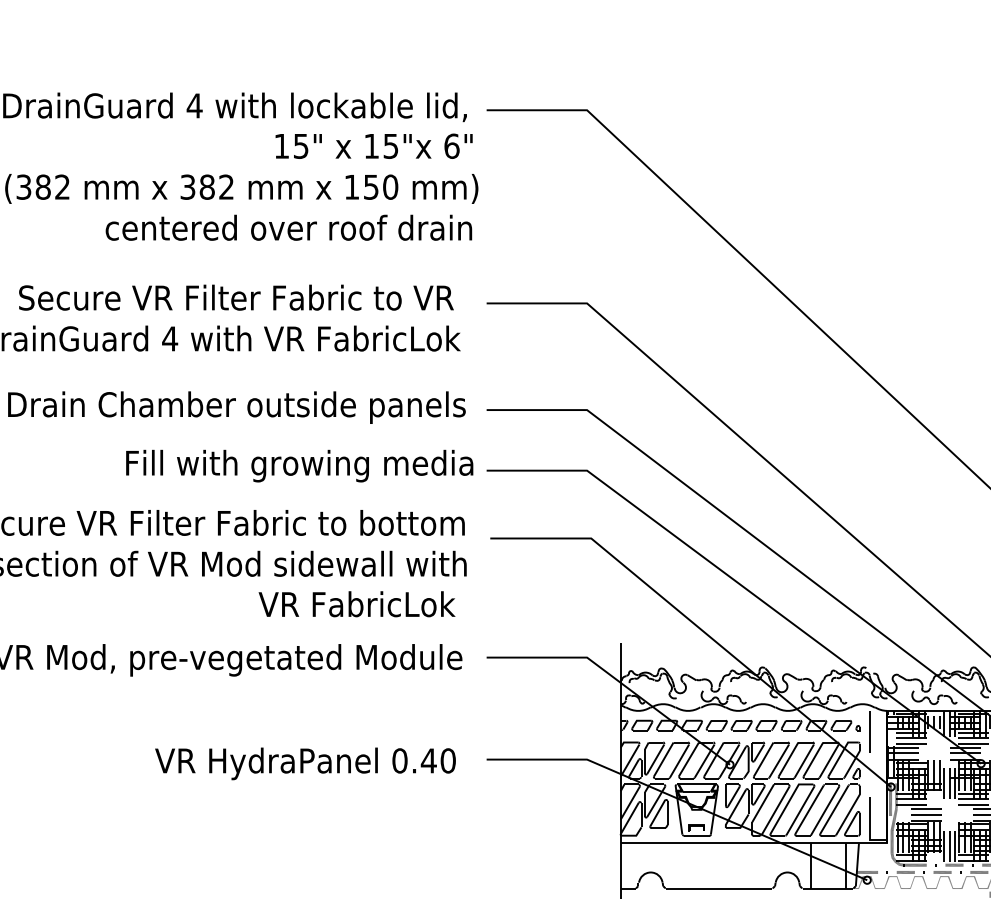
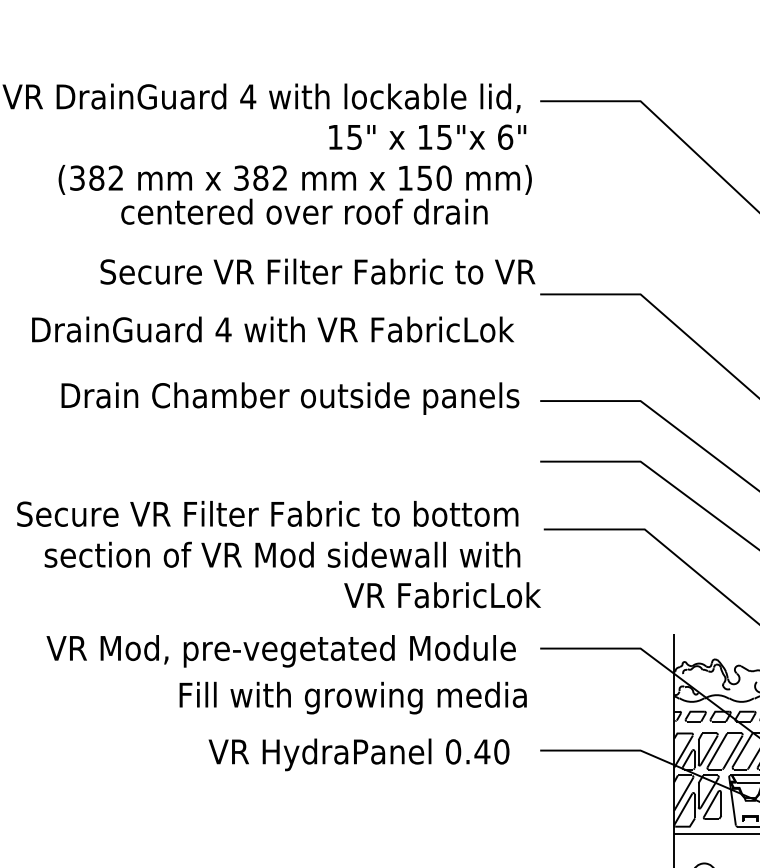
text: (288, 227) -> (304, 211), moved
text: (236, 297) -> (318, 271), moved
text: (299, 465) -> (353, 697), moved
text: (356, 604) -> (442, 595), moved

